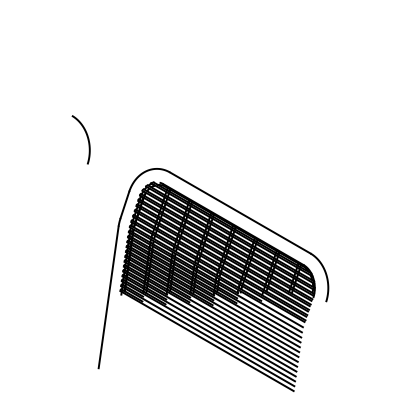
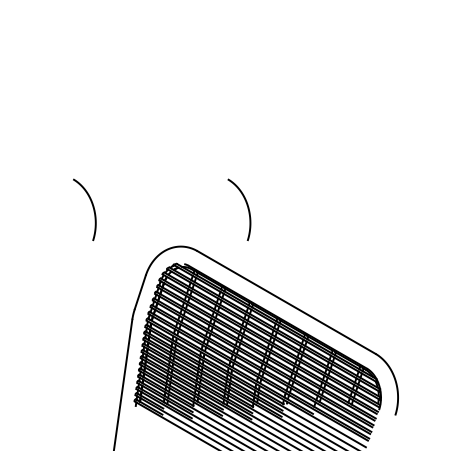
curve: (208, 136) -> (246, 205), added

